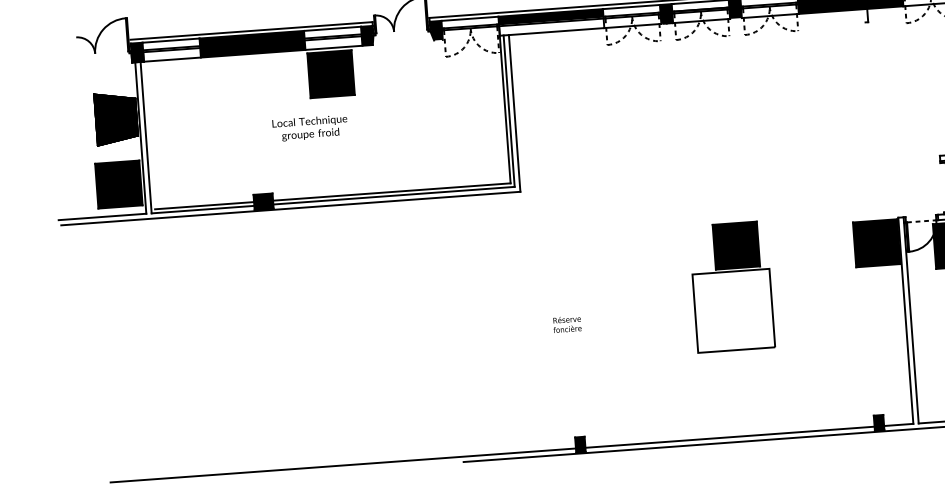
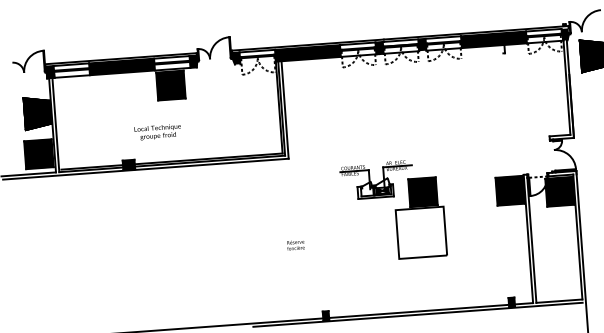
fill: (550, 25) -> (307, 55), added
text: (309, 128) -> (157, 132), moved
part: (659, 225) -> (375, 179), added
text: (566, 324) -> (295, 245), moved

